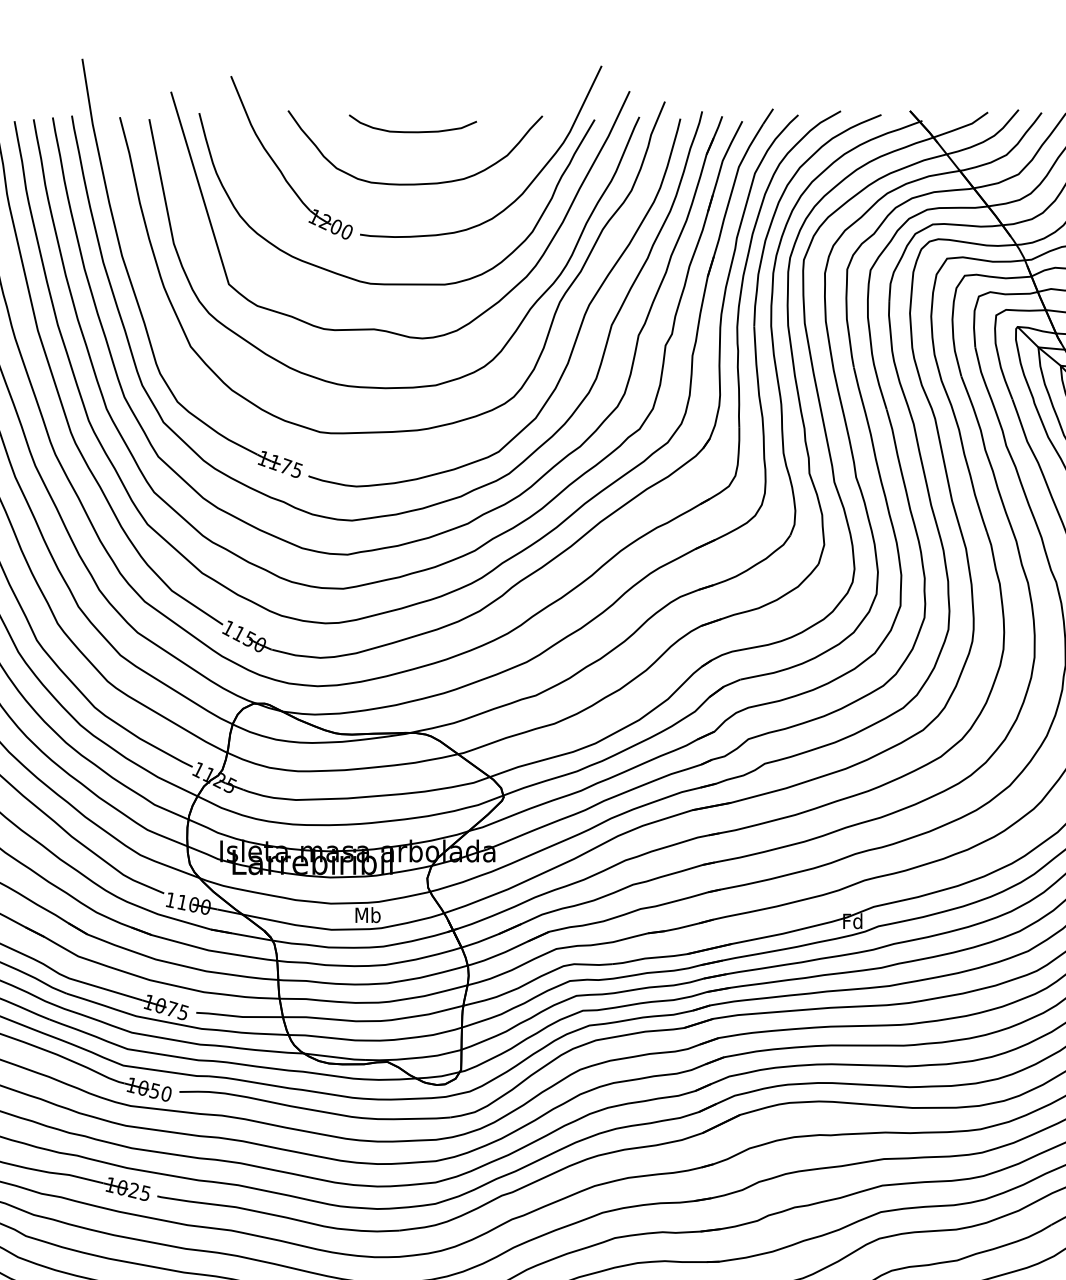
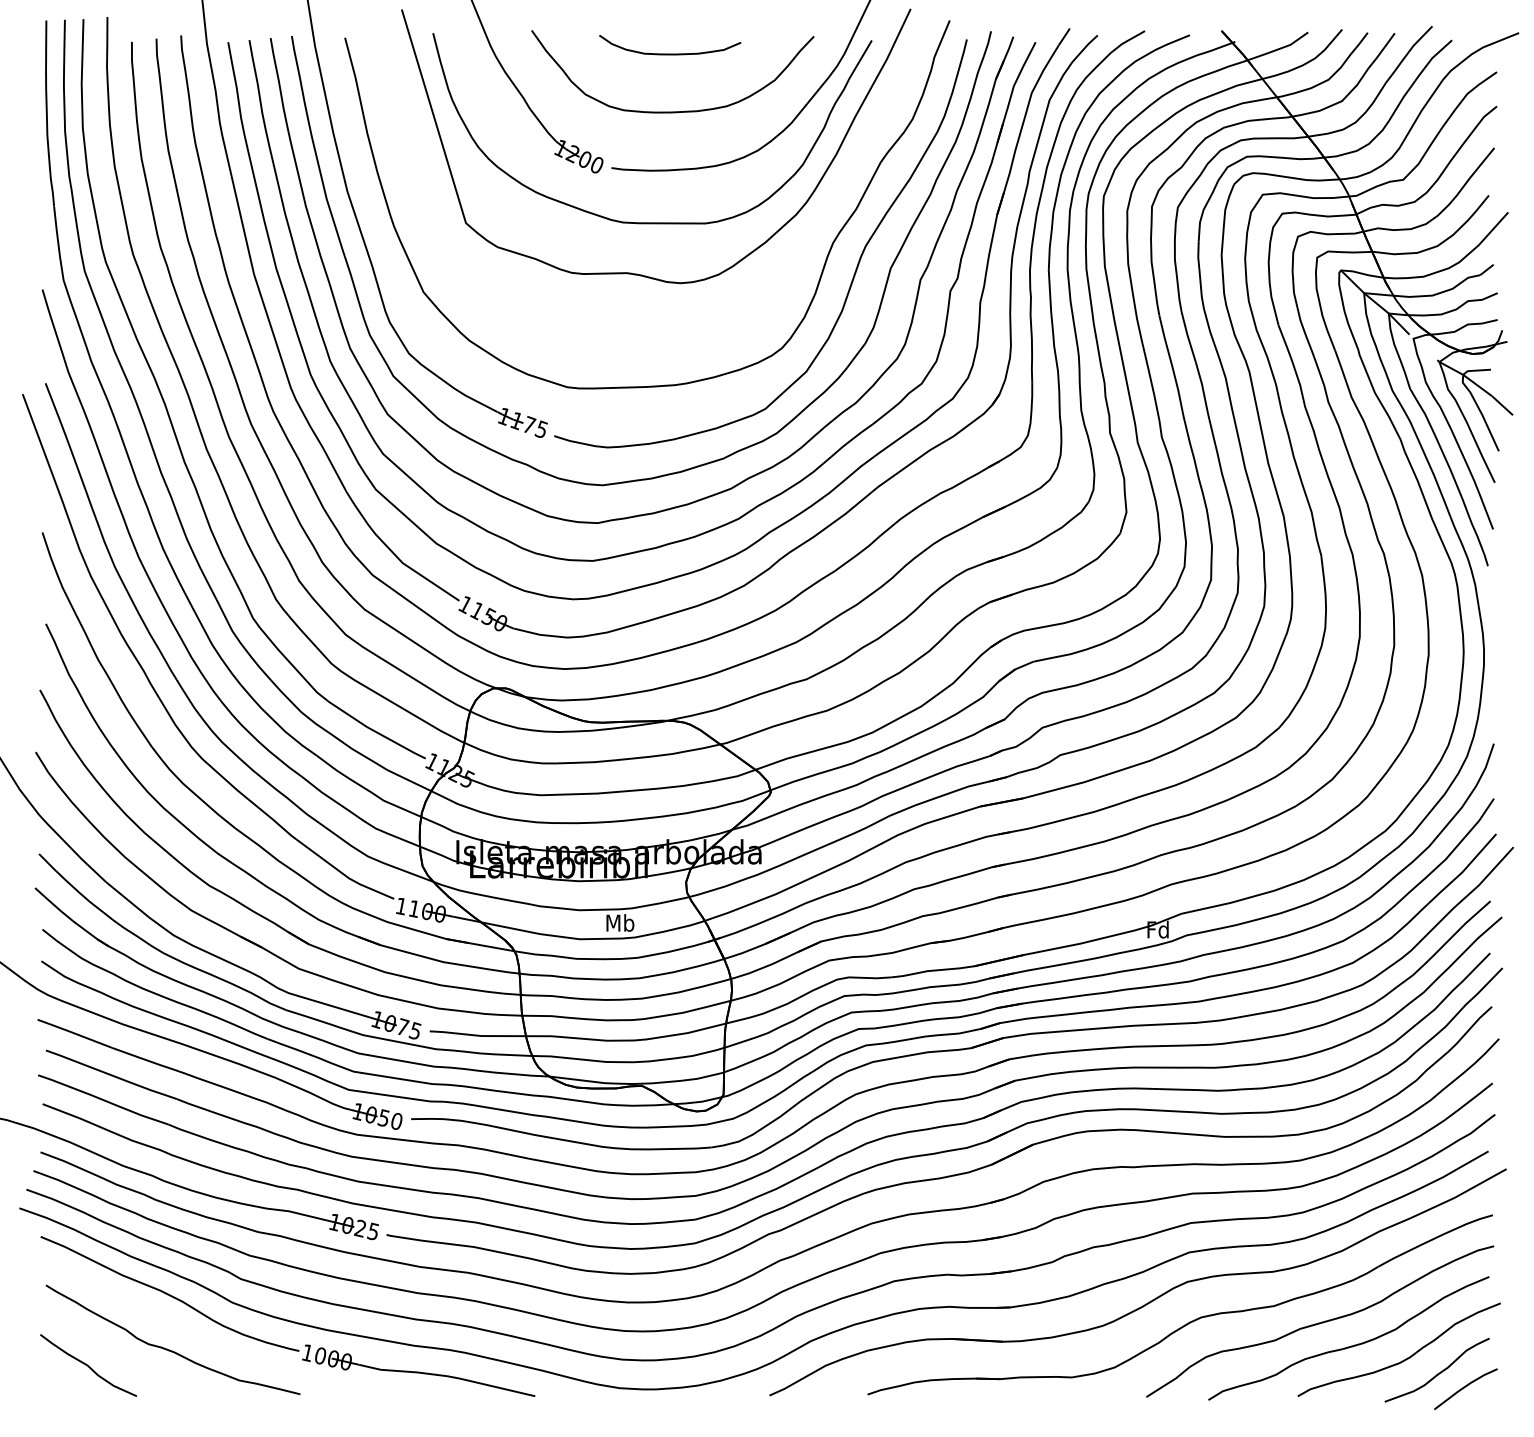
curve: (393, 387) -> (648, 337), removed

